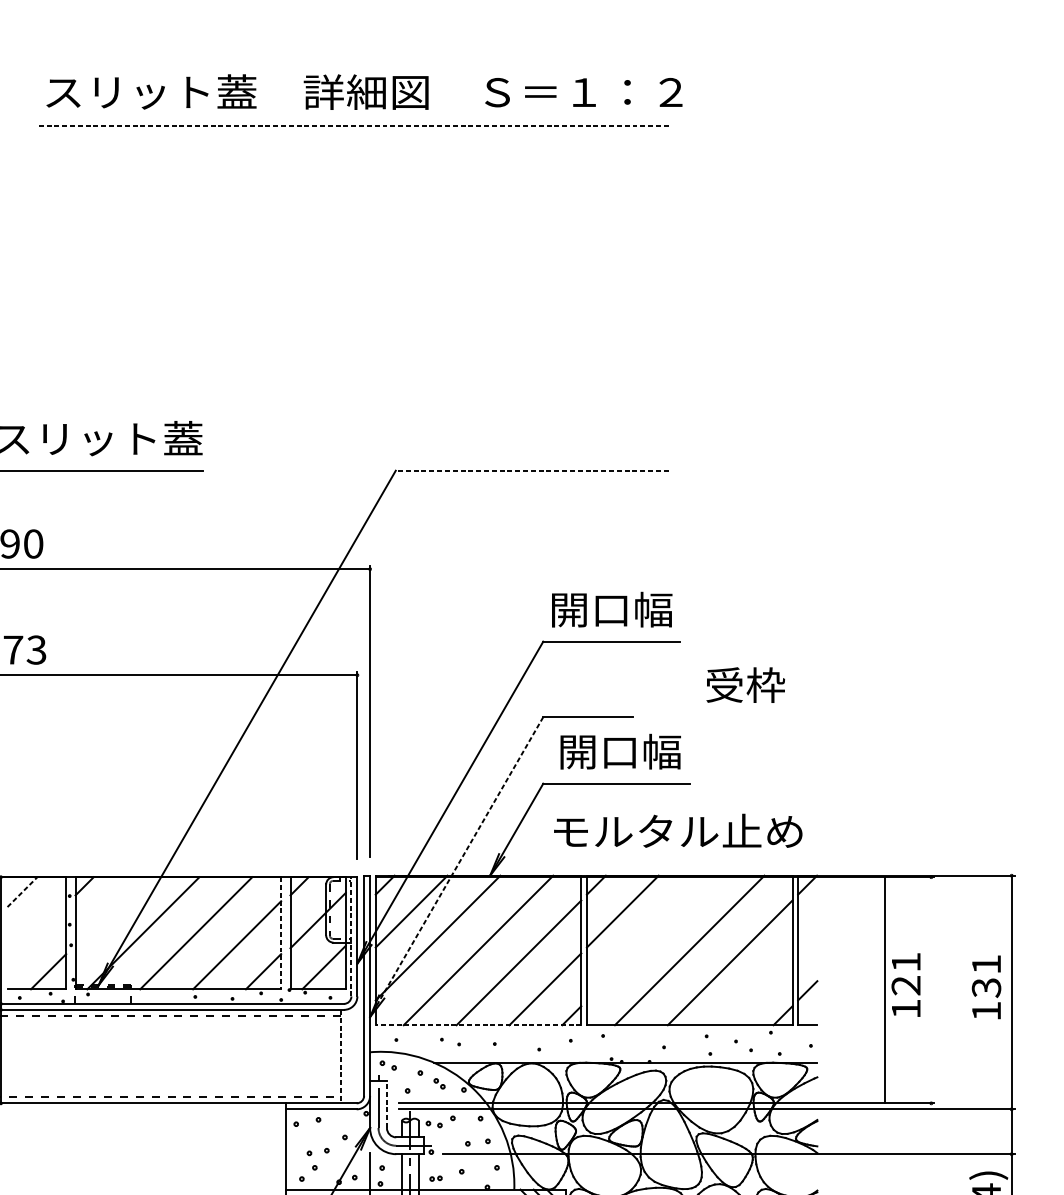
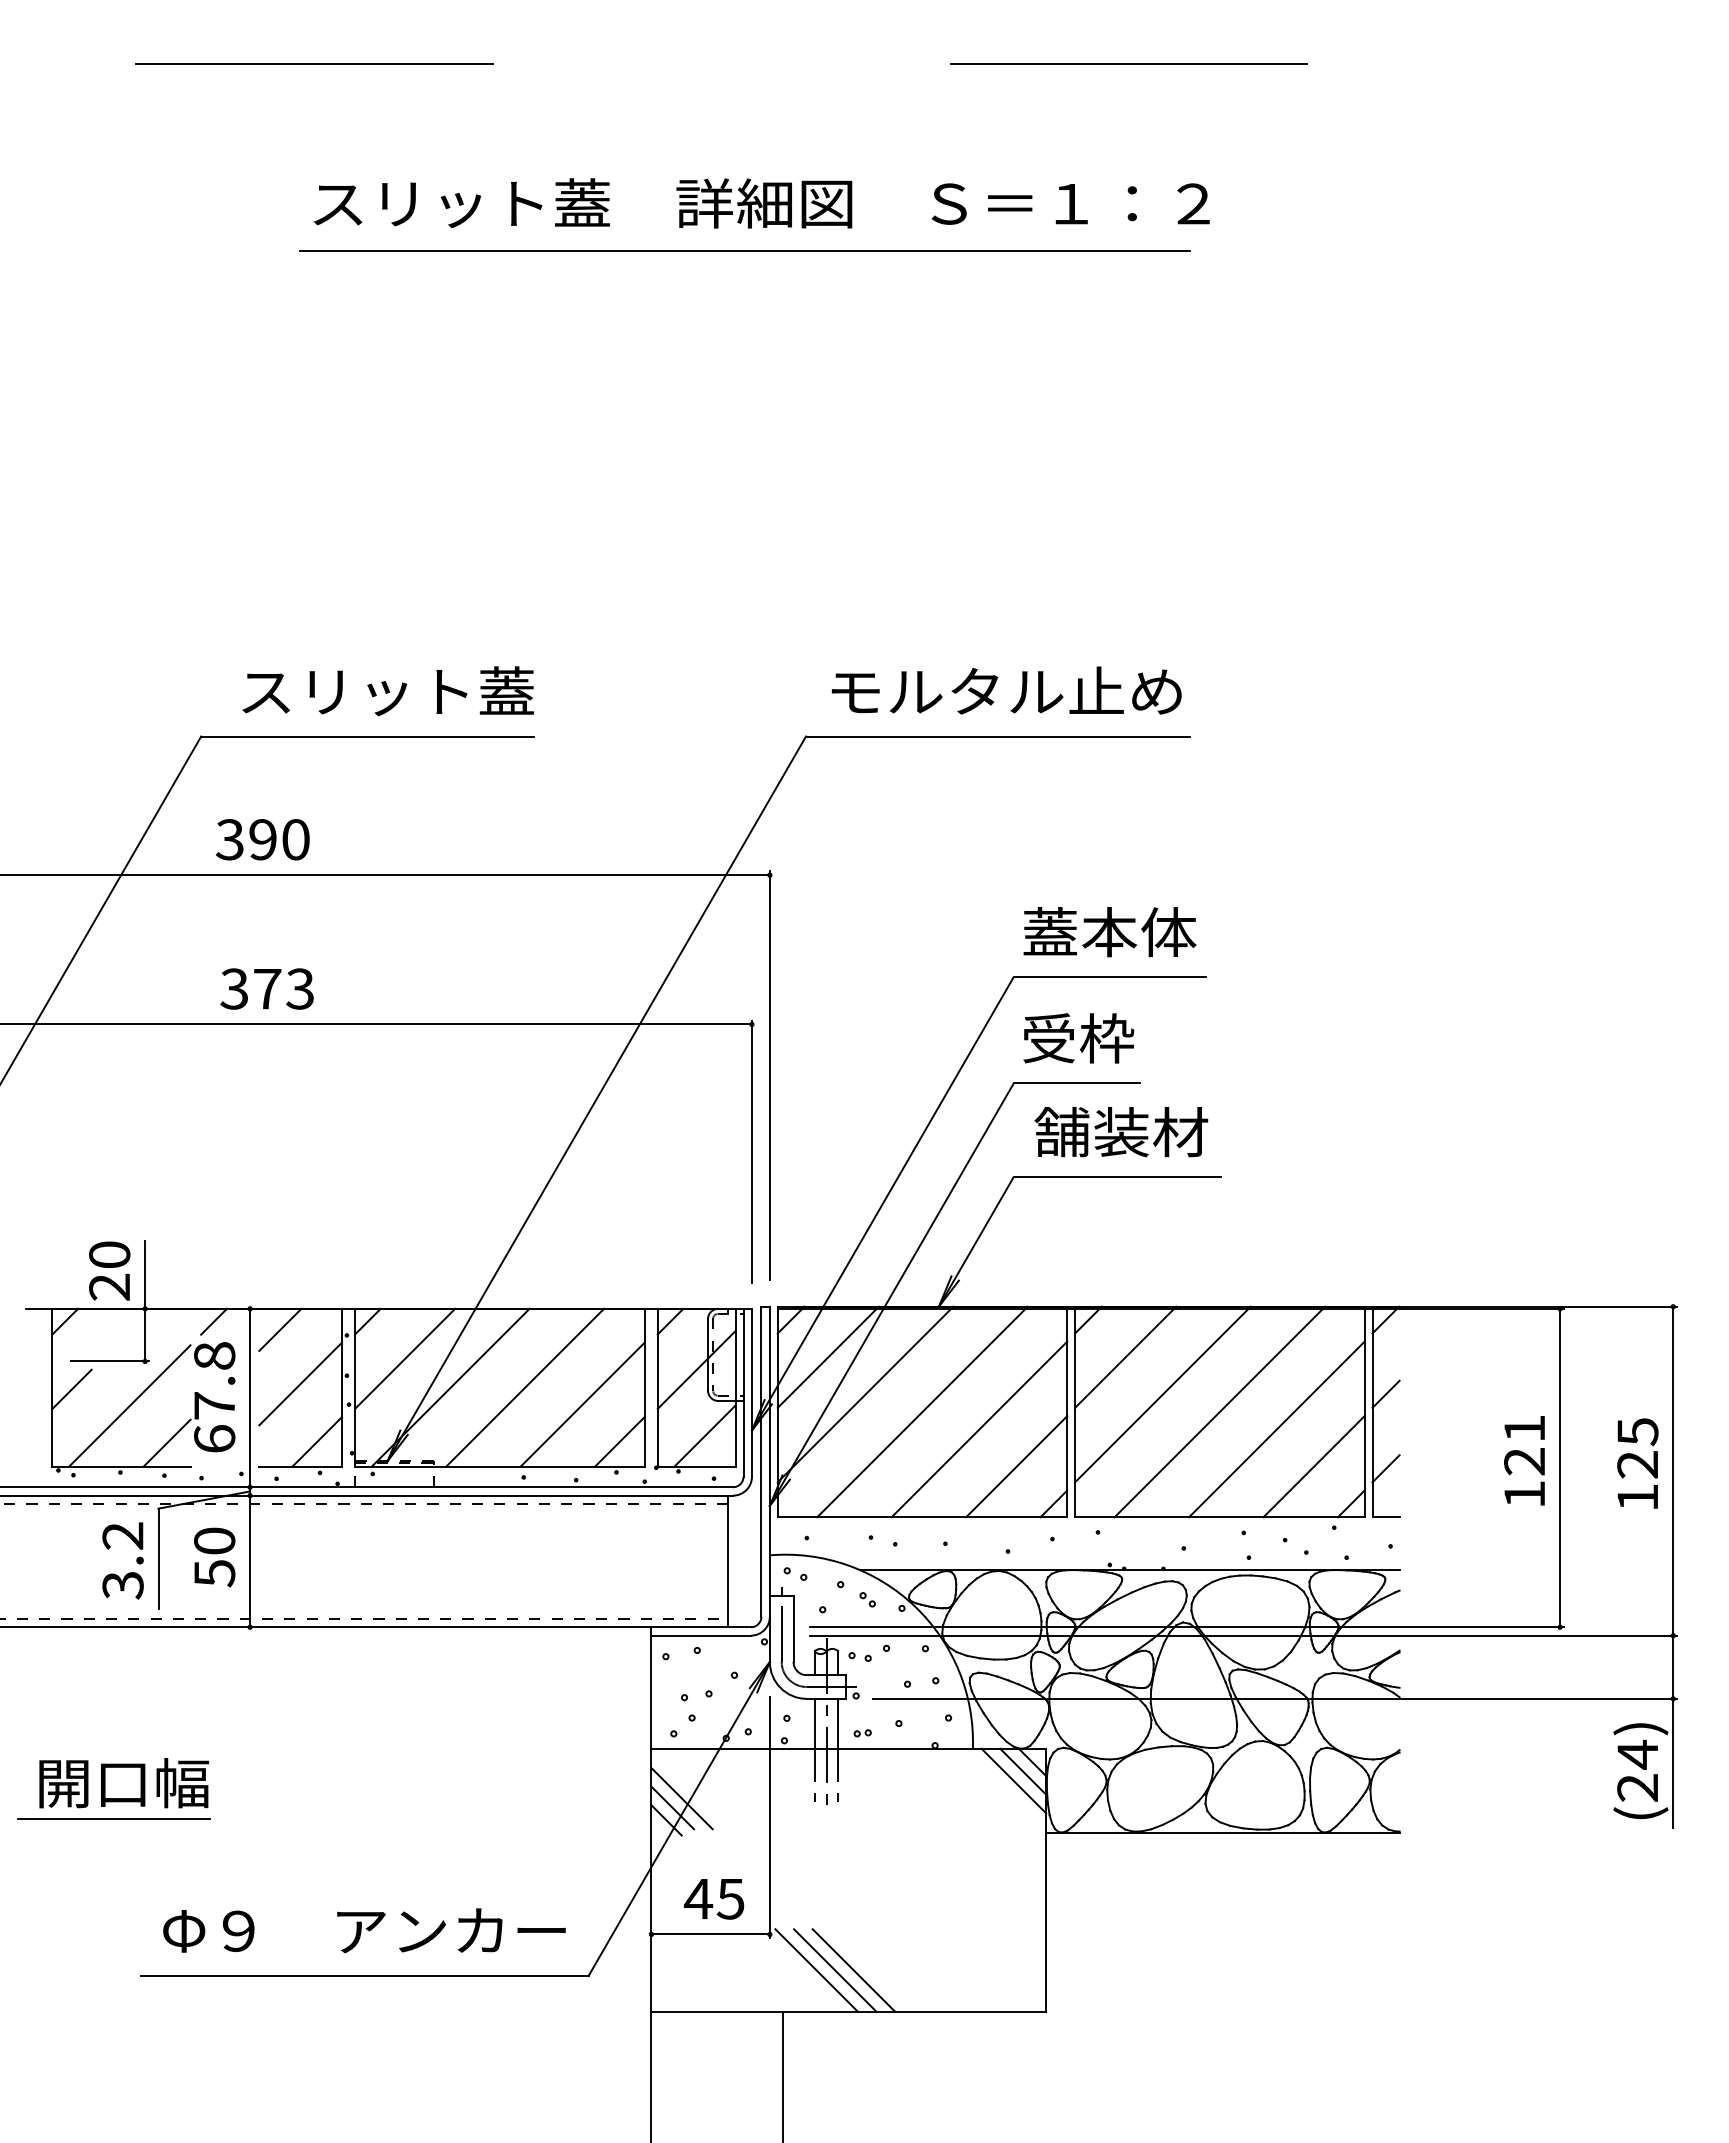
line: (352, 126) -> (744, 251), dashed -> solid
line: (531, 470) -> (997, 736), dashed -> solid
text: (611, 609) -> (1109, 932), 開口幅 -> 蓋本体
text: (745, 685) -> (1078, 1038), moved
text: (619, 751) -> (1121, 1131), 開口幅 -> 舗装材
text: (678, 830) -> (1006, 690), moved
line: (456, 867) -> (891, 1294), dashed -> solid
line: (22, 891) -> (280, 1329), dashed -> solid
line: (111, 912) -> (405, 1358), added
line: (36, 930) -> (300, 1383), added
line: (281, 933) -> (644, 1387), dashed -> solid
line: (351, 936) -> (743, 1392), dashed -> solid
line: (807, 937) -> (1385, 1393), added
line: (648, 938) -> (1162, 1394), added
text: (986, 976) -> (1637, 1448), 131 -> 125
line: (756, 989) -> (1313, 1466), added
line: (885, 989) -> (1560, 1467), moved
line: (478, 1025) -> (922, 1517), dashed -> solid
line: (340, 1056) -> (728, 1561), dashed -> solid
line: (386, 1104) -> (793, 1629), dashed -> solid

